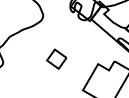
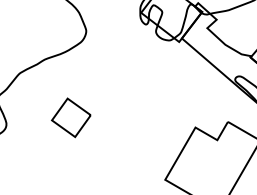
part: (56, 58) -> (70, 116), moved

